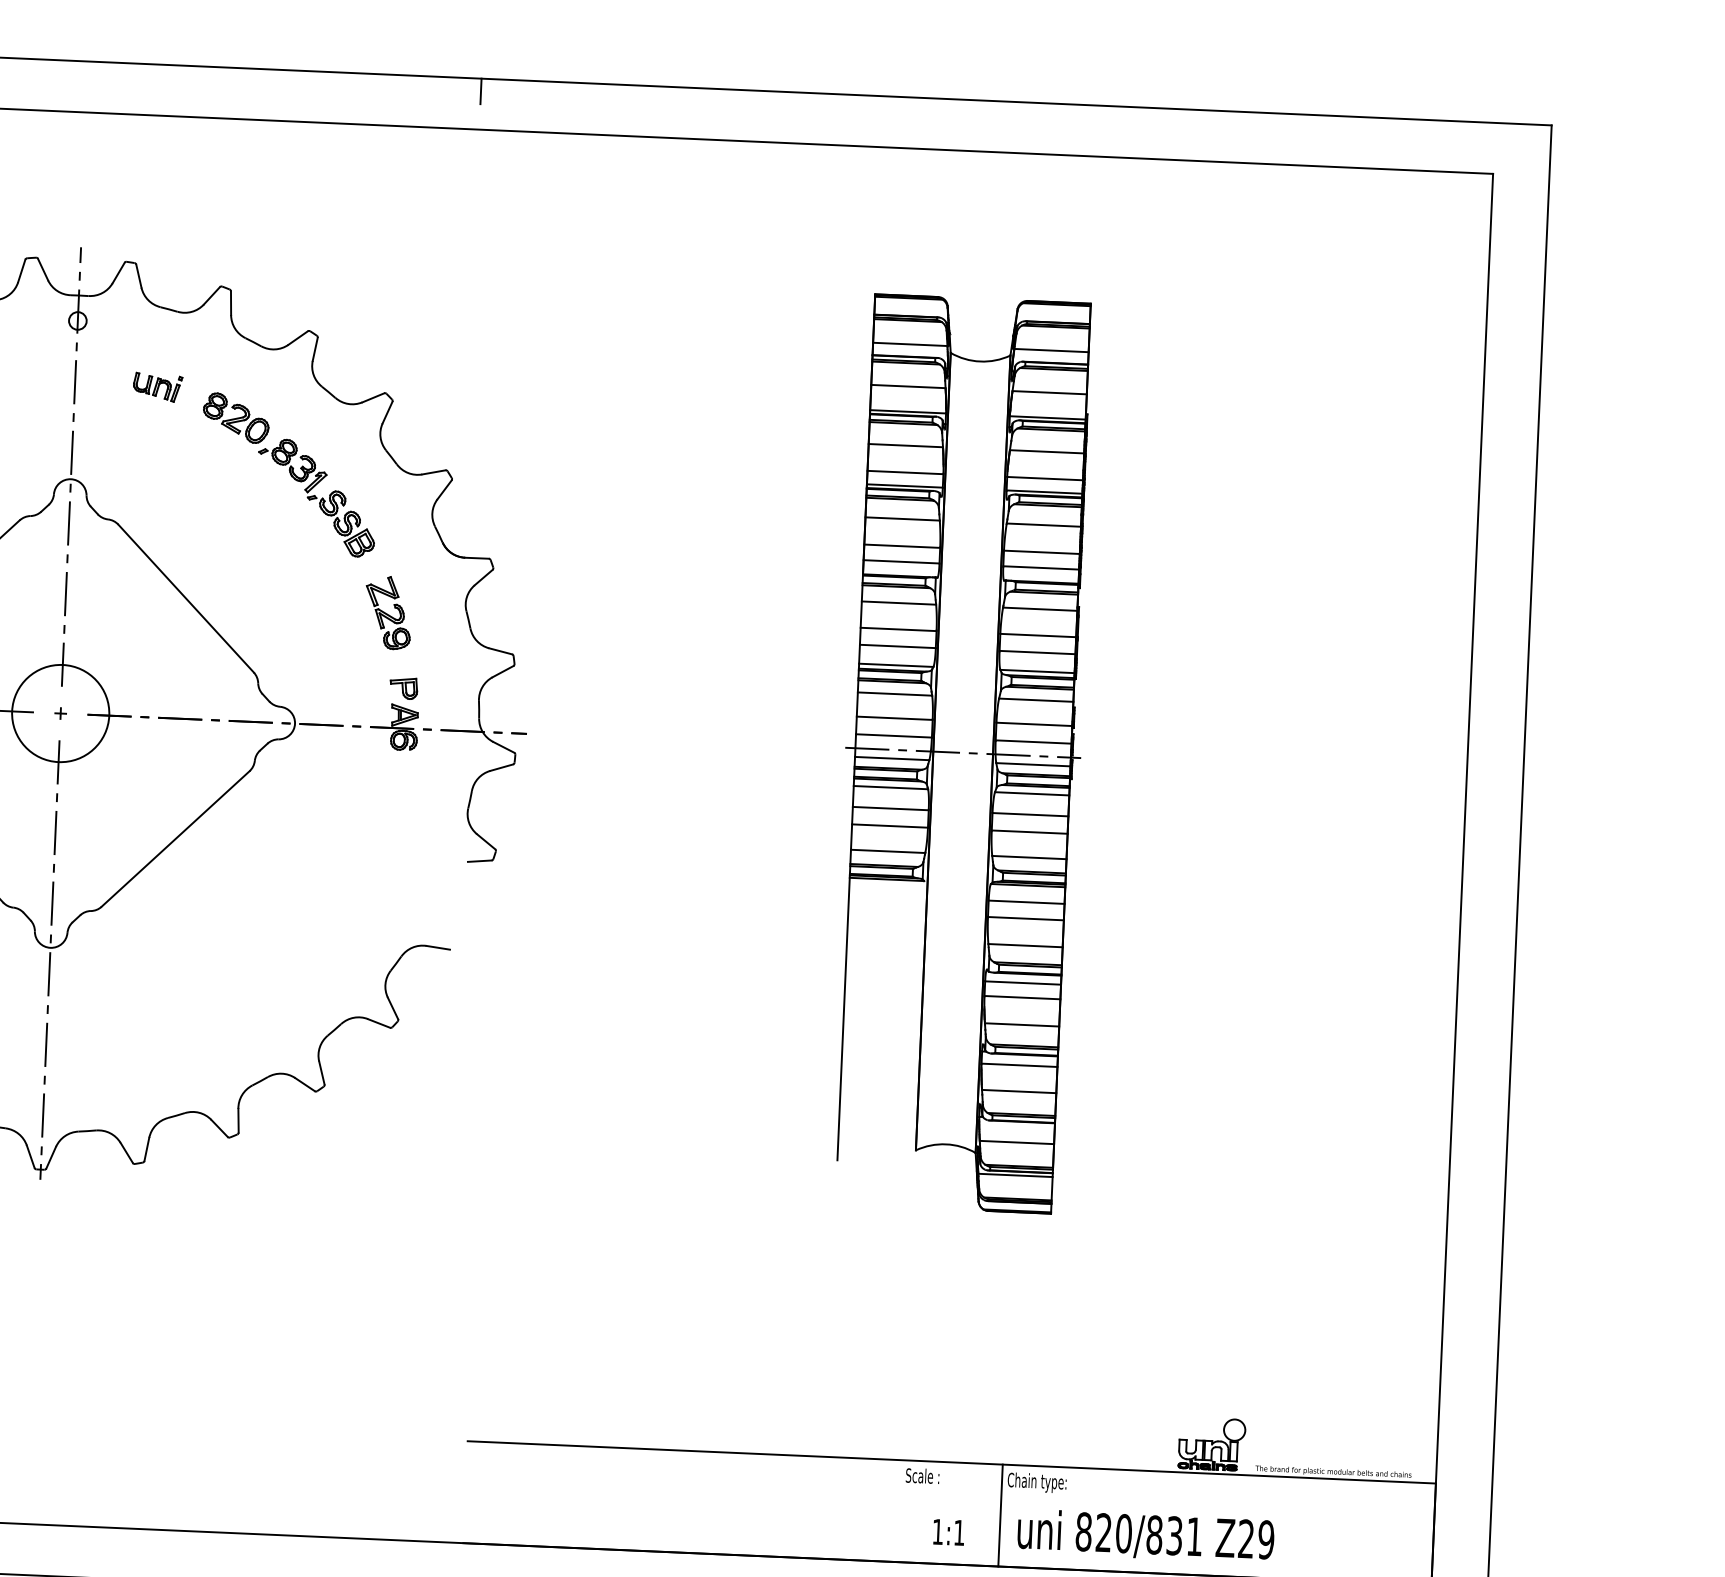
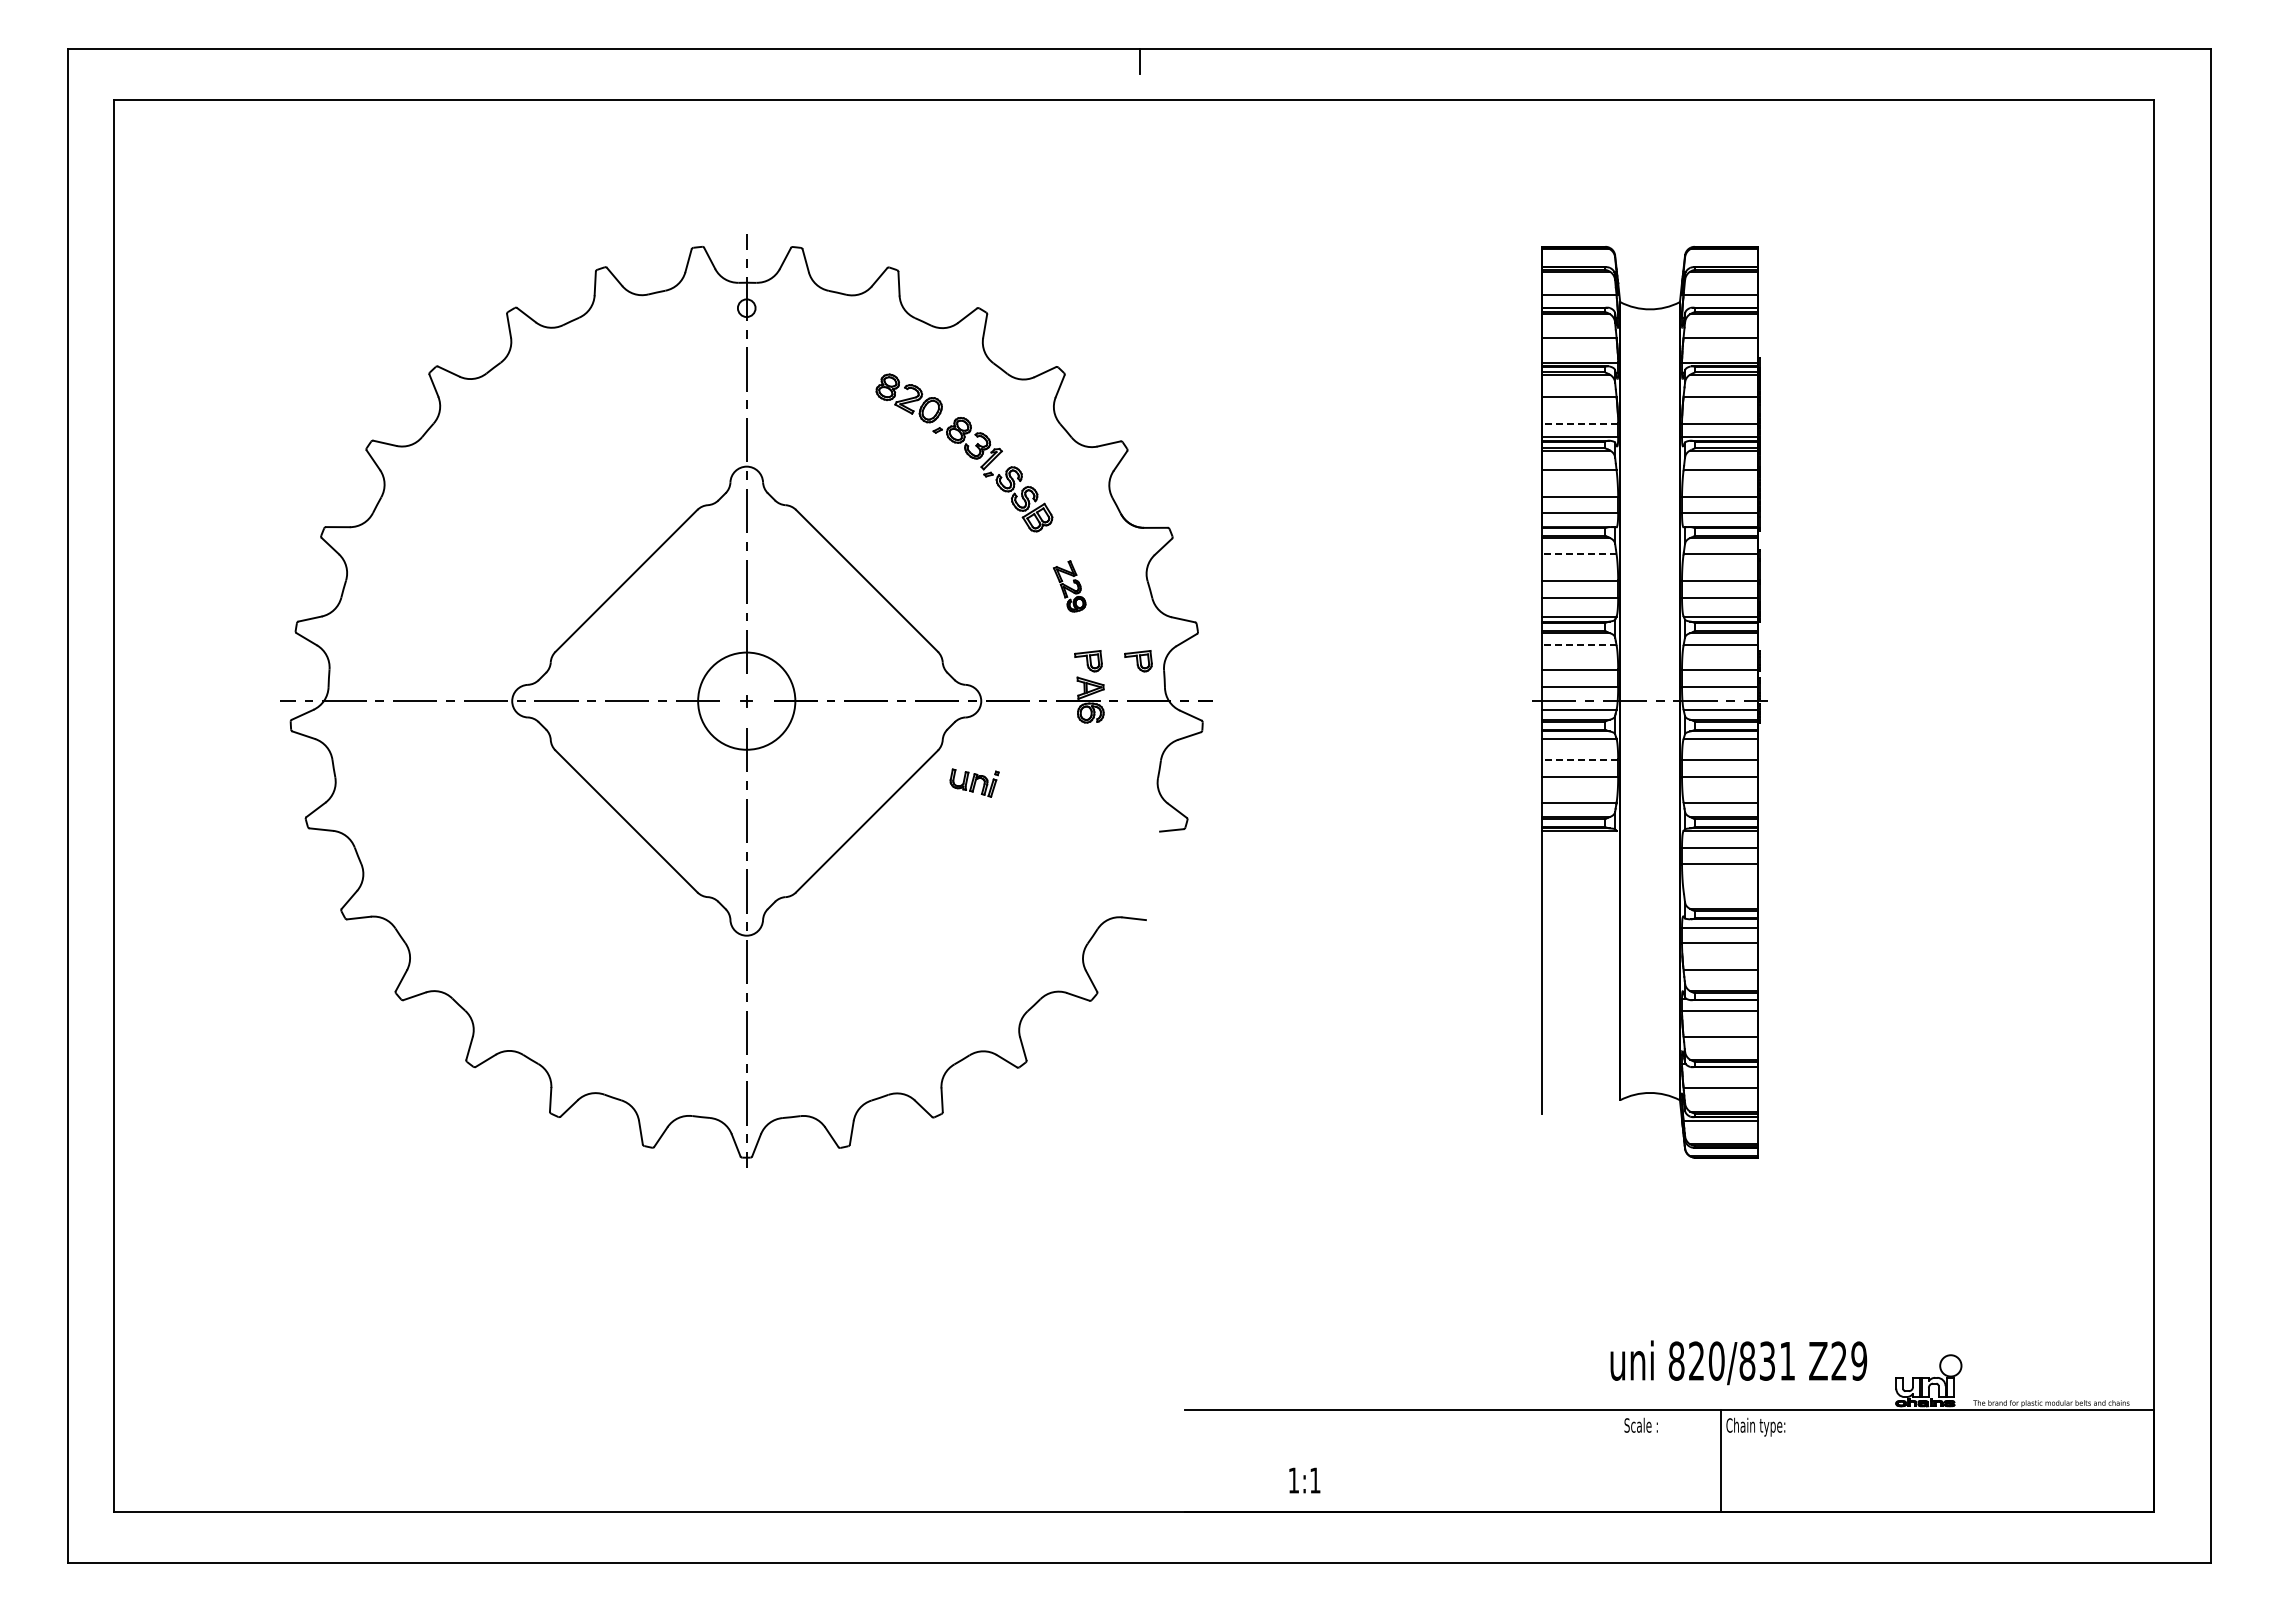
part: (157, 386) -> (974, 782), moved
line: (905, 472) -> (1580, 423), solid -> dashed
line: (898, 603) -> (1578, 554), solid -> dashed
part: (388, 613) -> (1069, 586), size x0.7
part: (453, 691) -> (1138, 661), added
line: (894, 694) -> (1578, 645), solid -> dashed
line: (891, 808) -> (1580, 759), solid -> dashed
line: (1025, 945) -> (1720, 890), removed
text: (948, 1532) -> (1304, 1480), moved
text: (1145, 1535) -> (1738, 1362), moved

